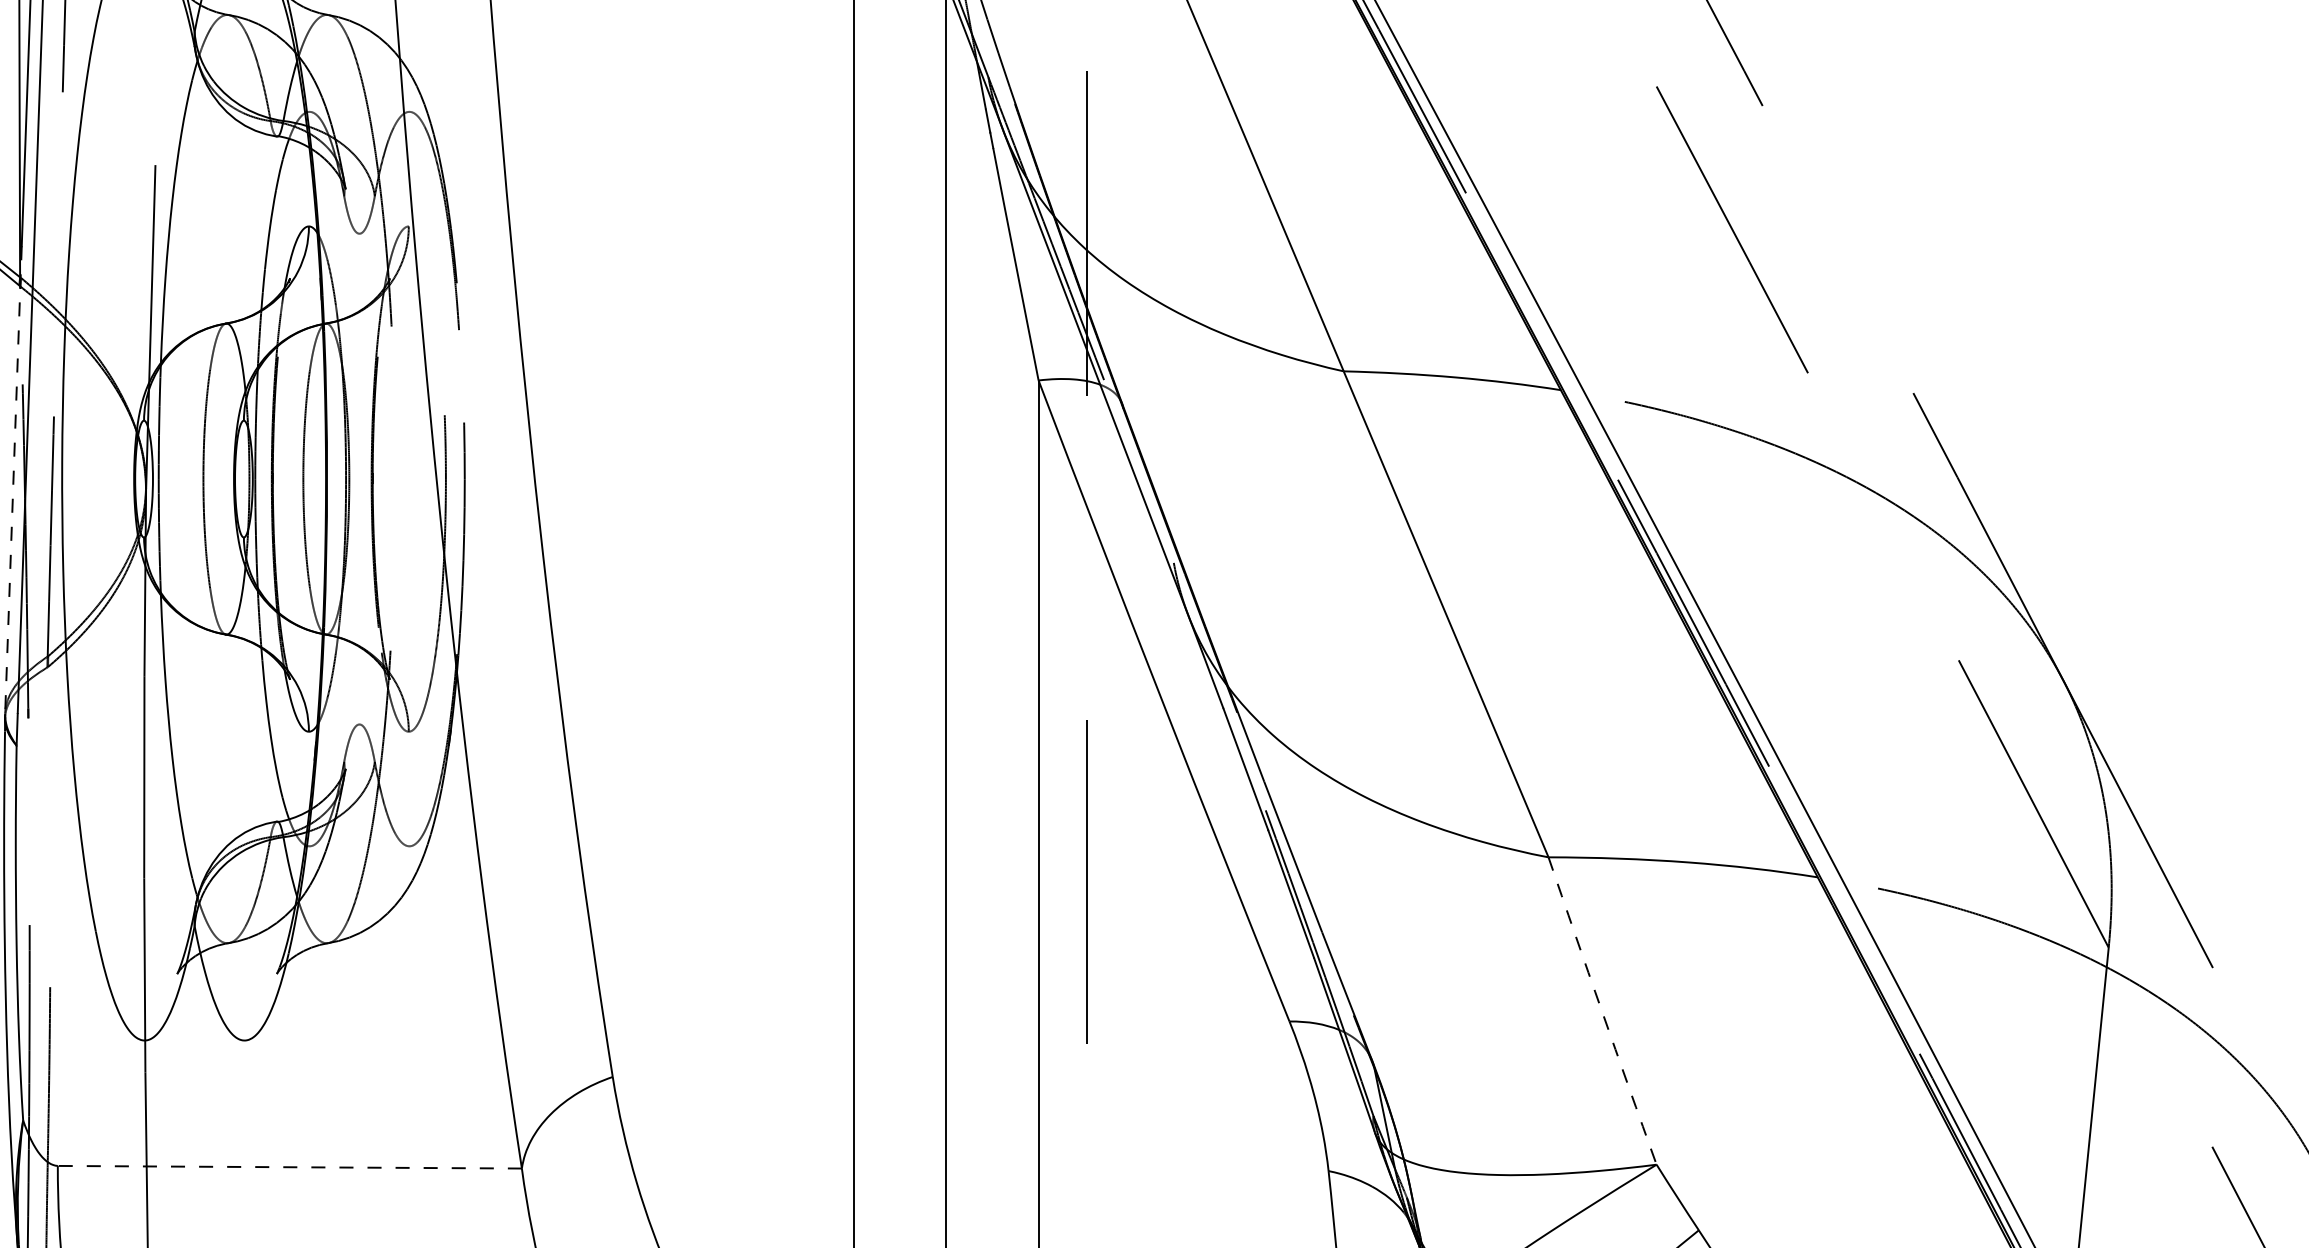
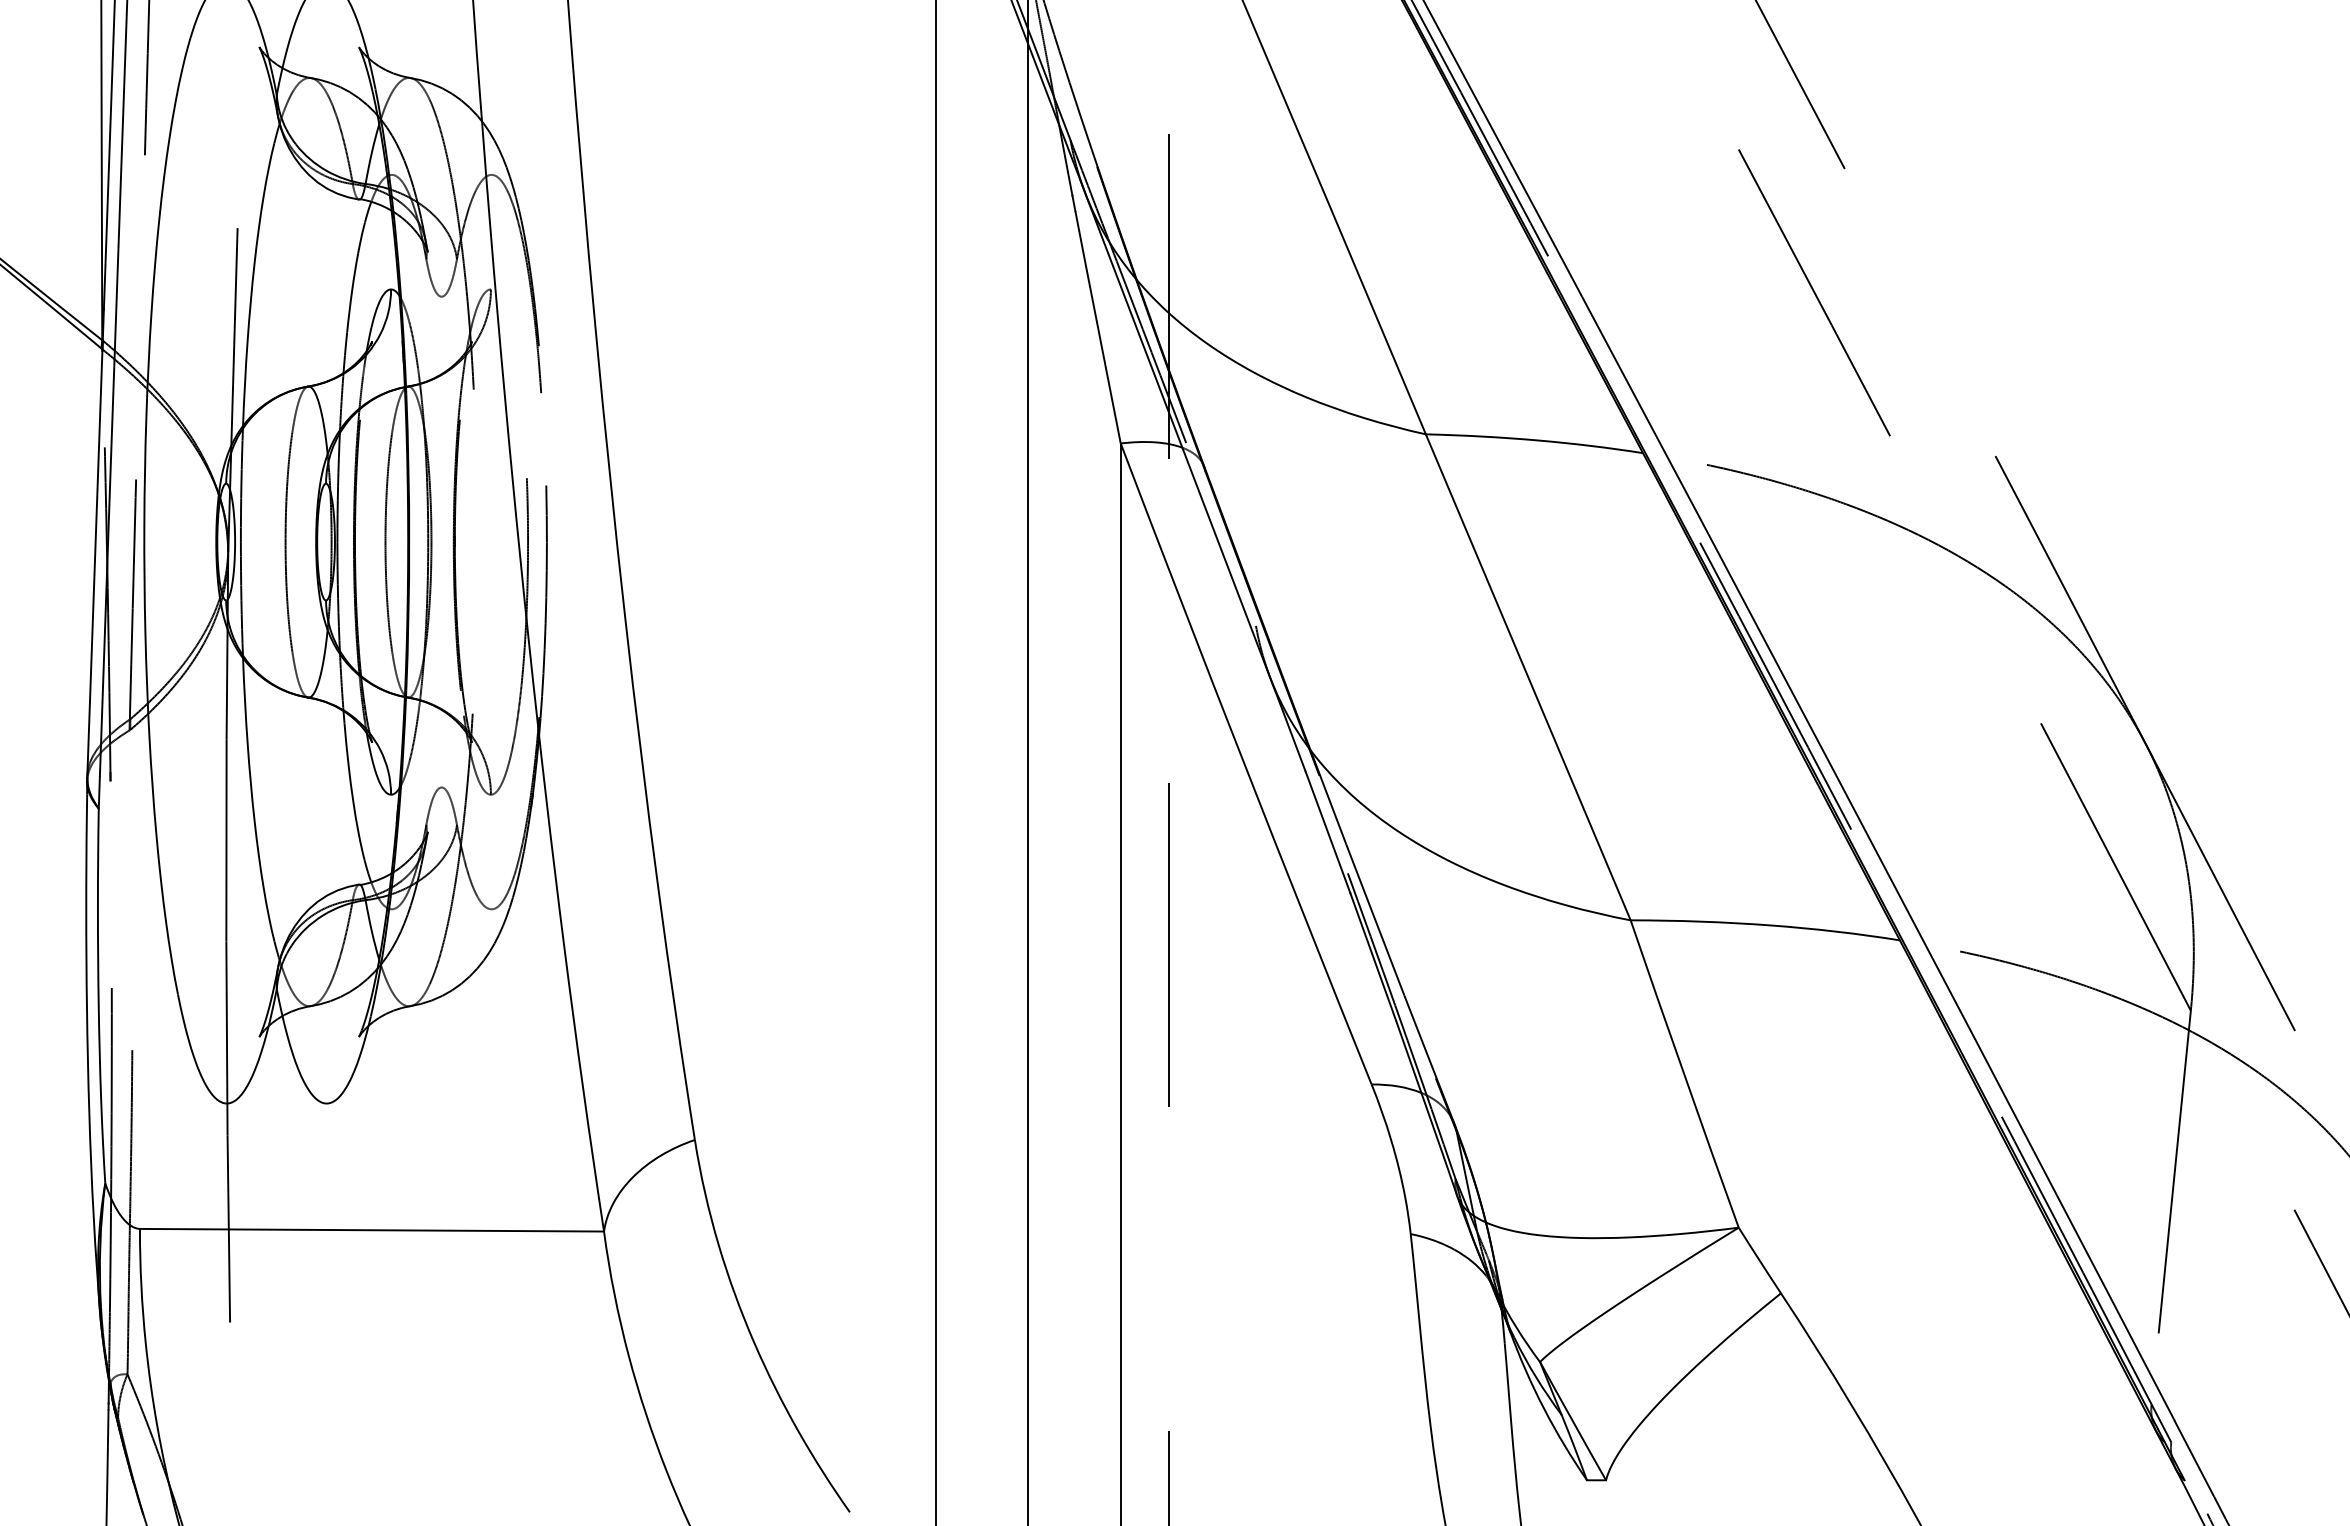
line: (13, 480) -> (95, 543), dashed -> solid
arc: (1602, 1011) -> (1684, 1074), dashed -> solid
line: (289, 1167) -> (371, 1230), dashed -> solid

